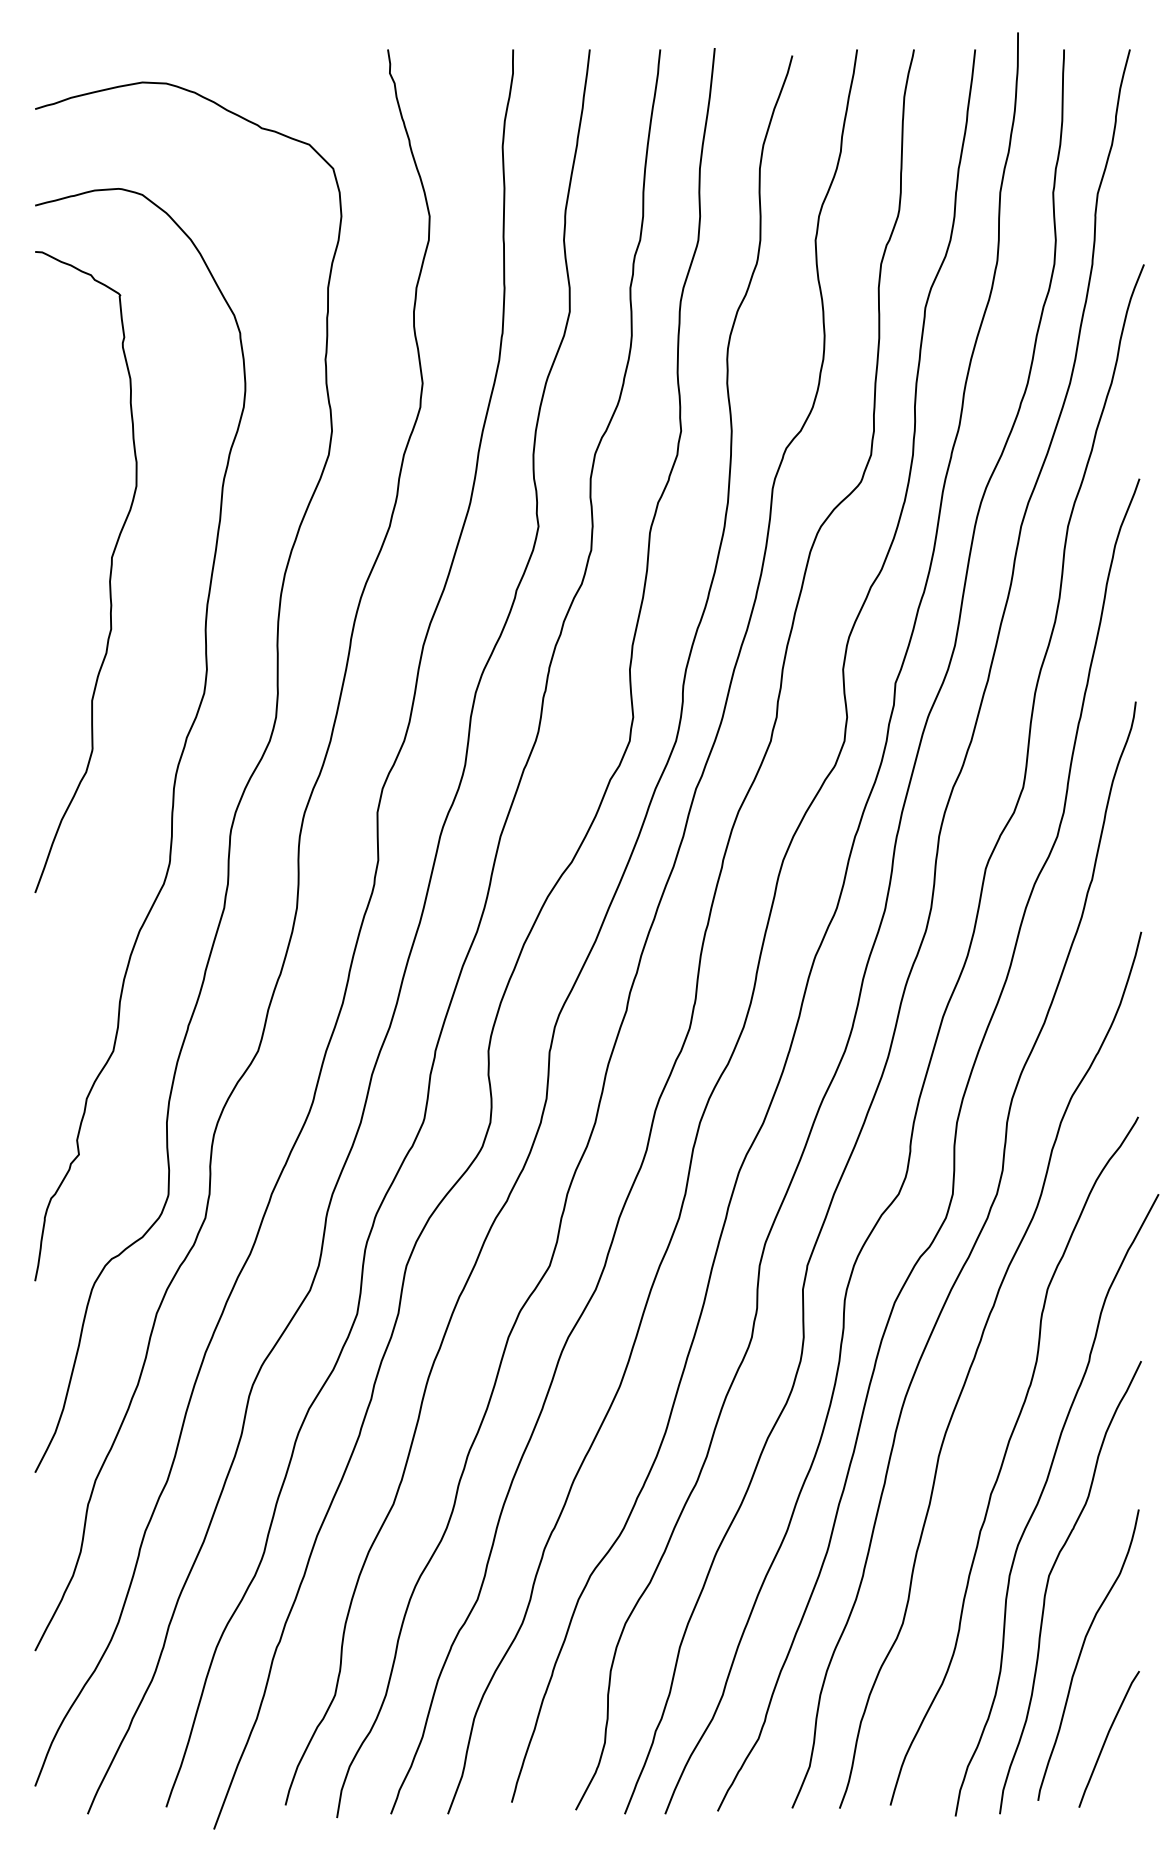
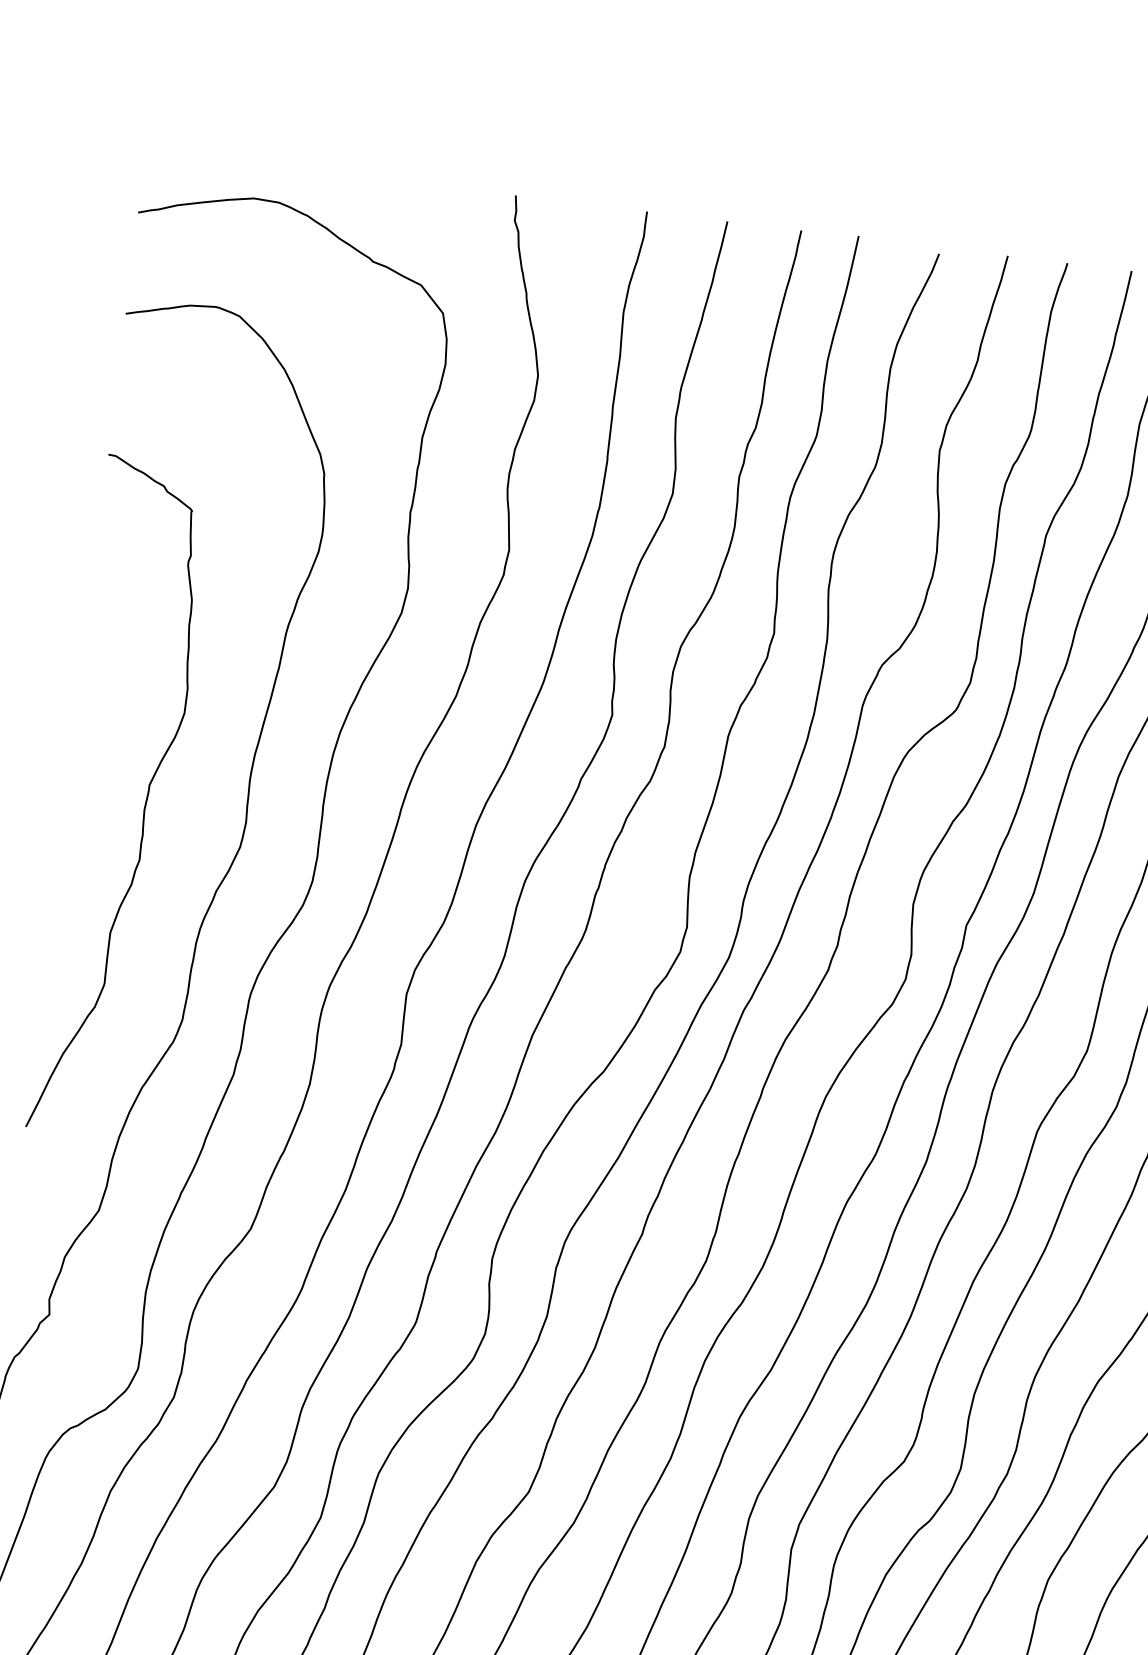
curve: (109, 574) -> (144, 802), moved

